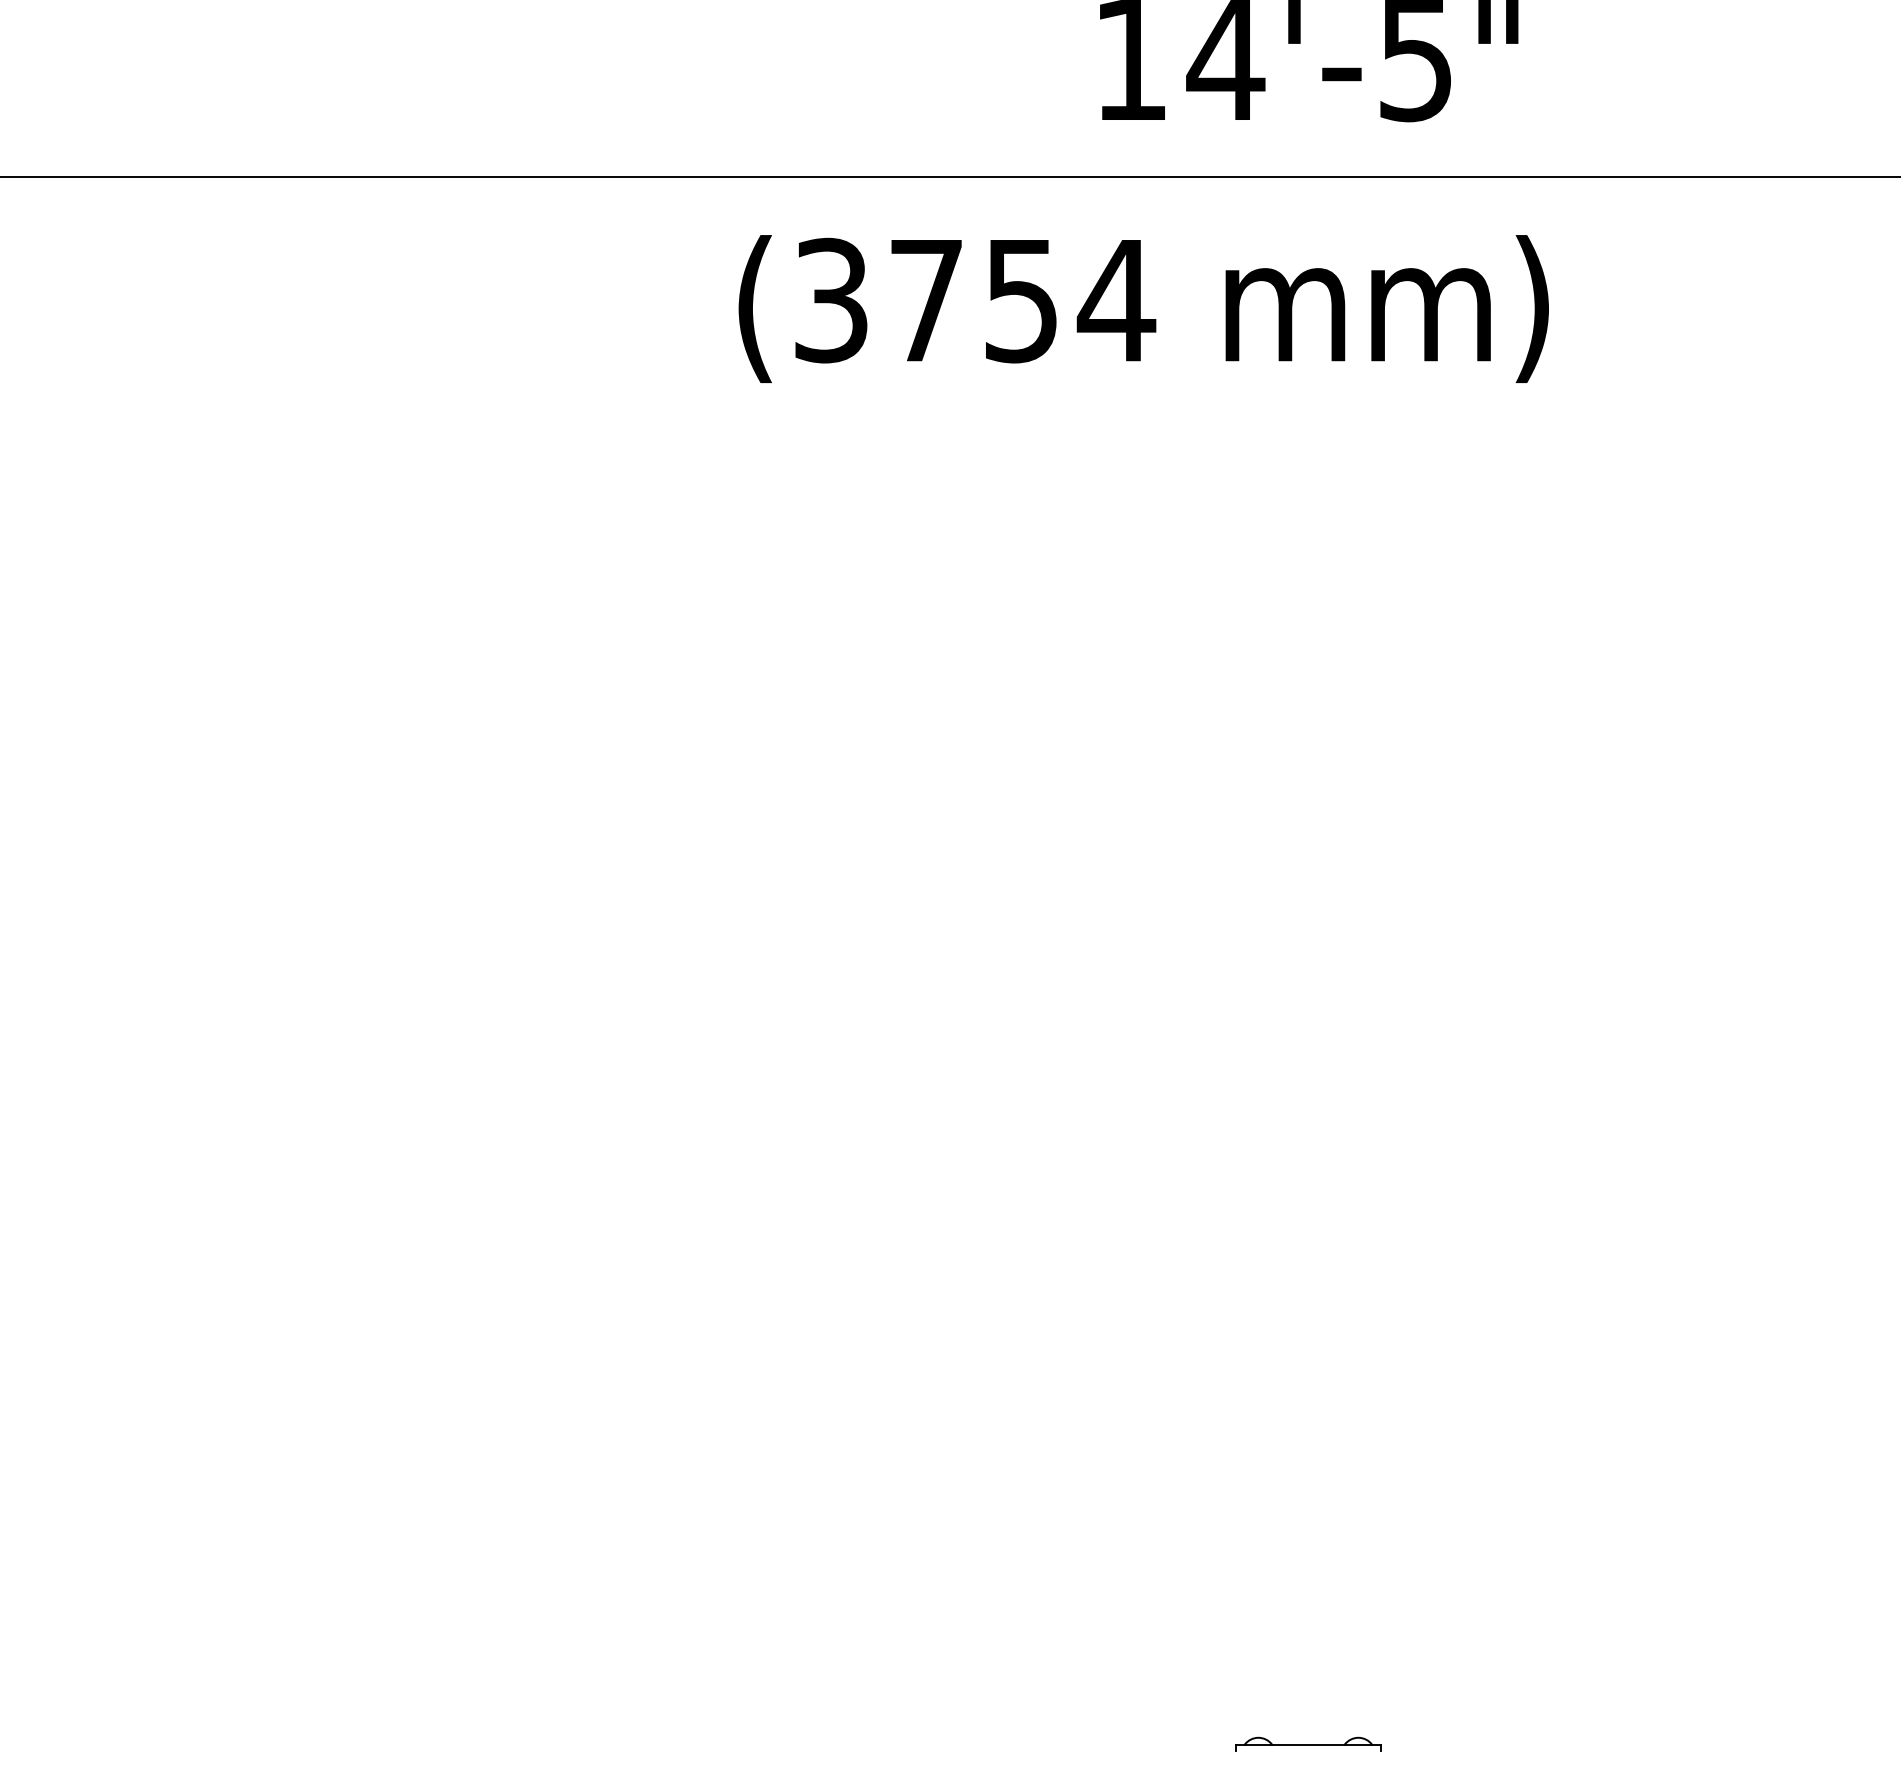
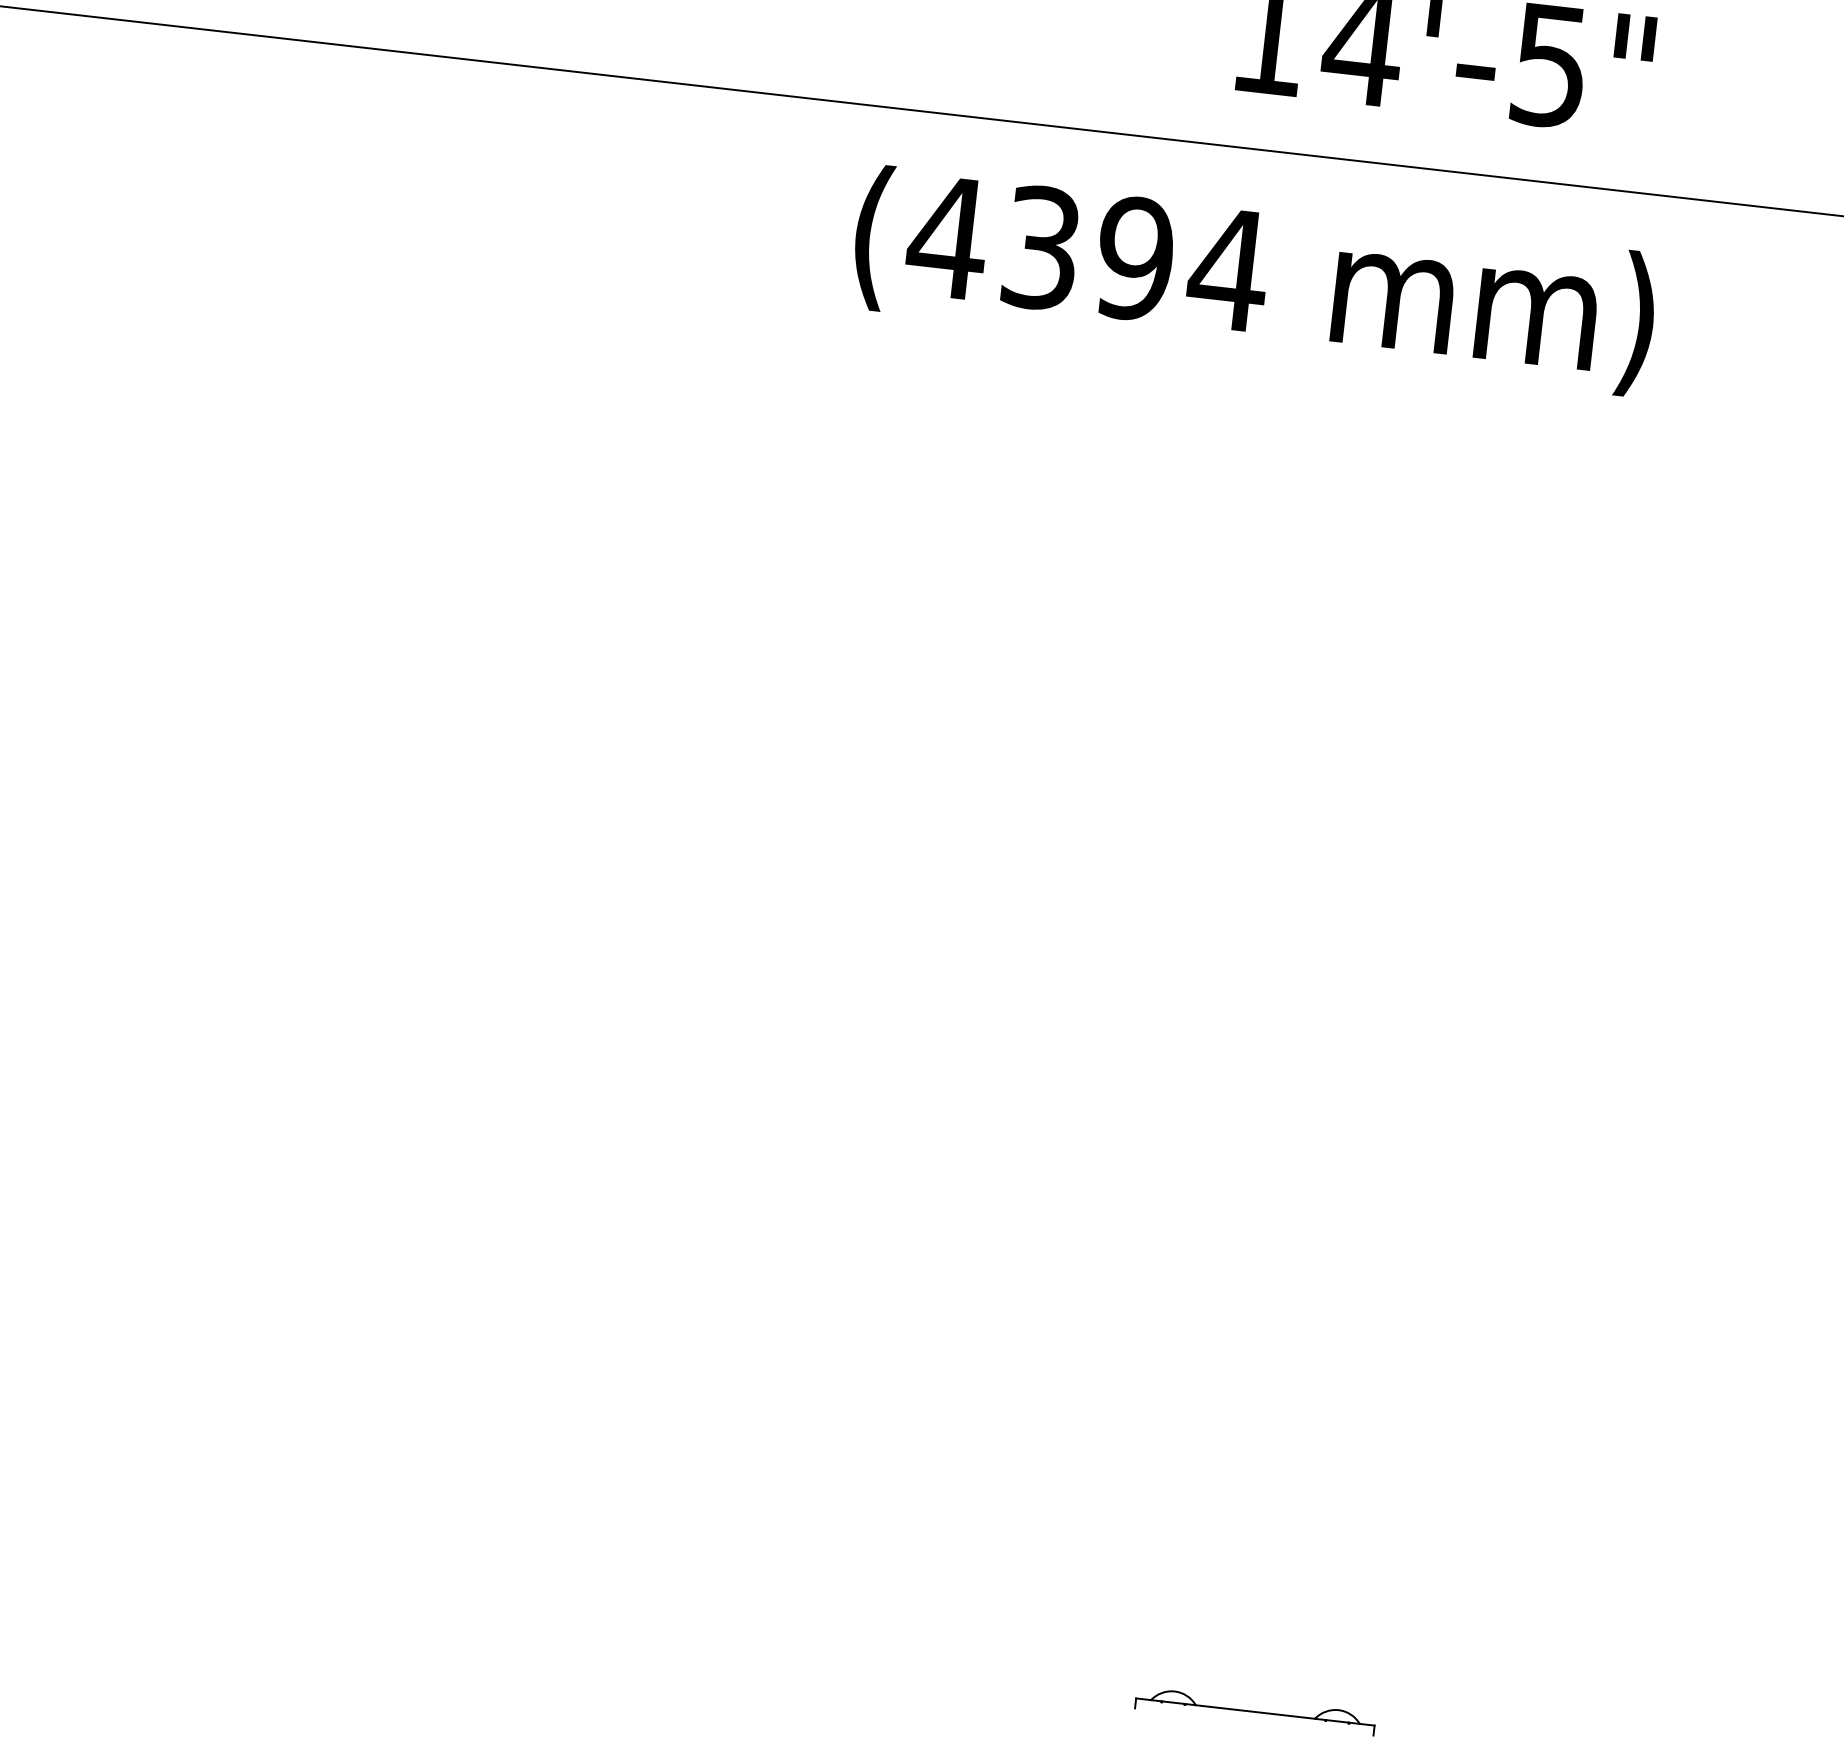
text: (924, 300) -> (1039, 247), (3754 -> (4394
part: (1308, 1743) -> (1255, 1710), size x1.67

